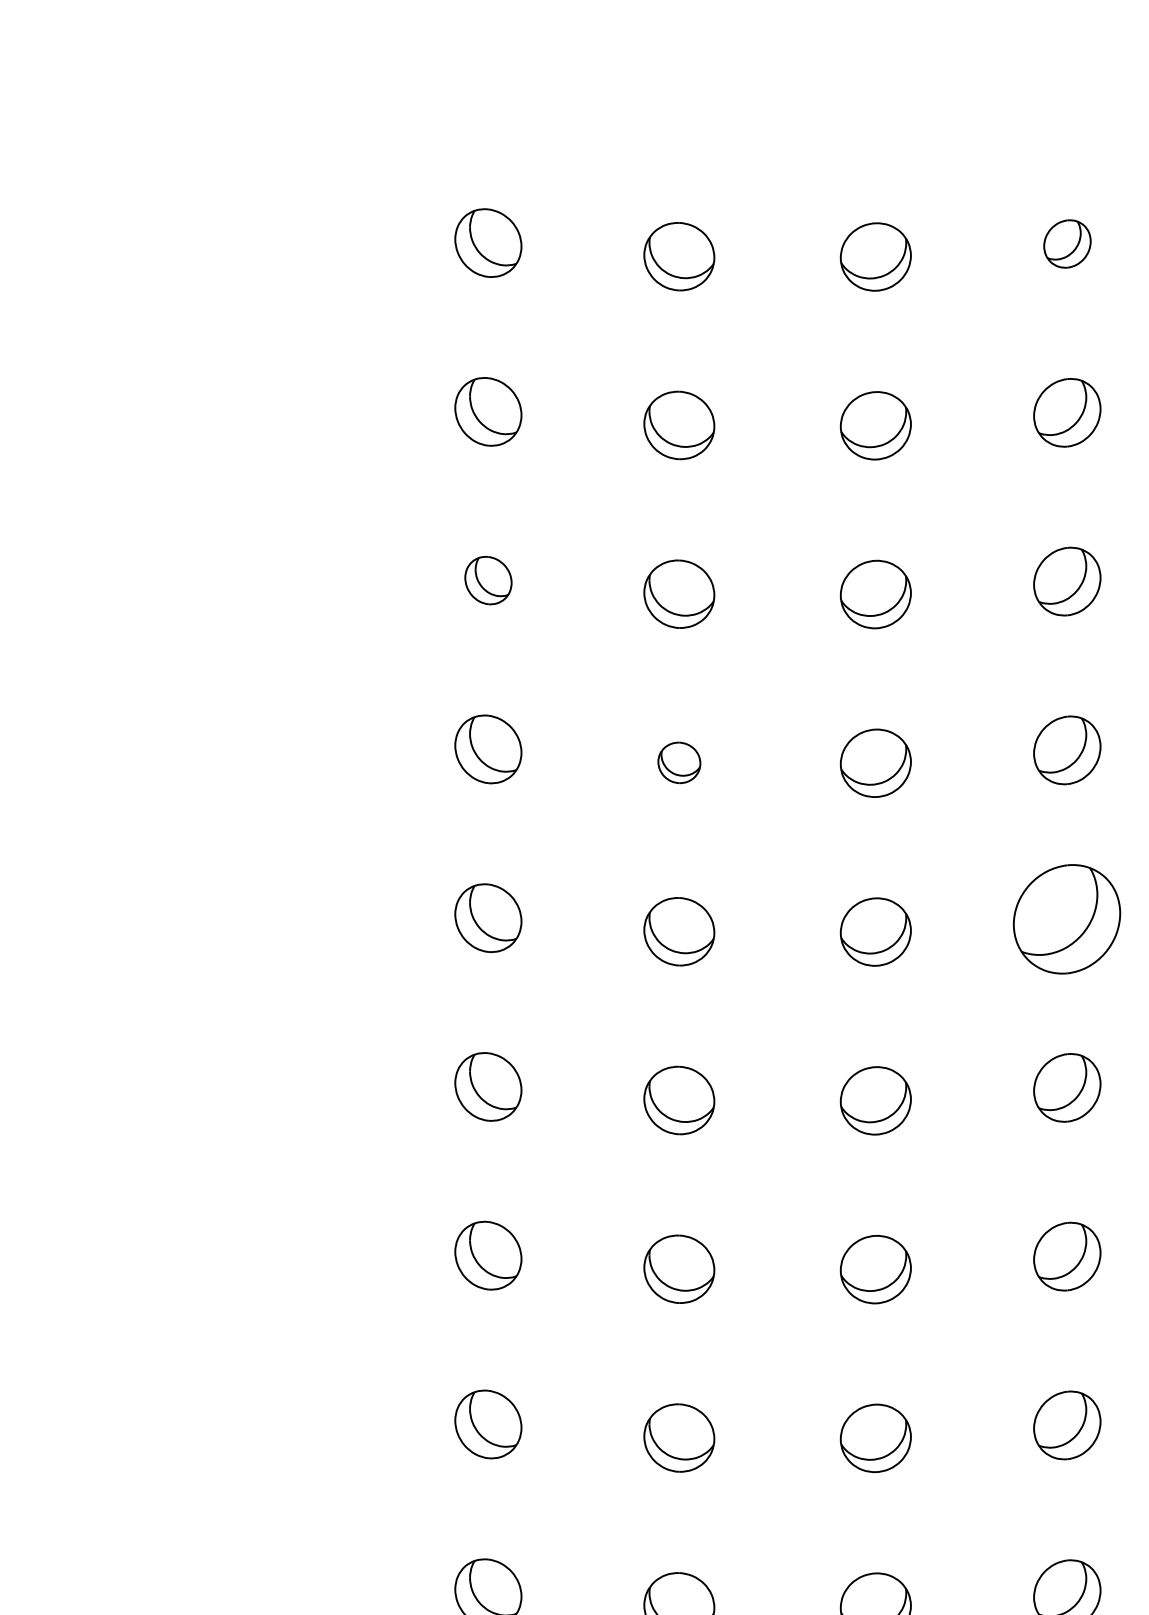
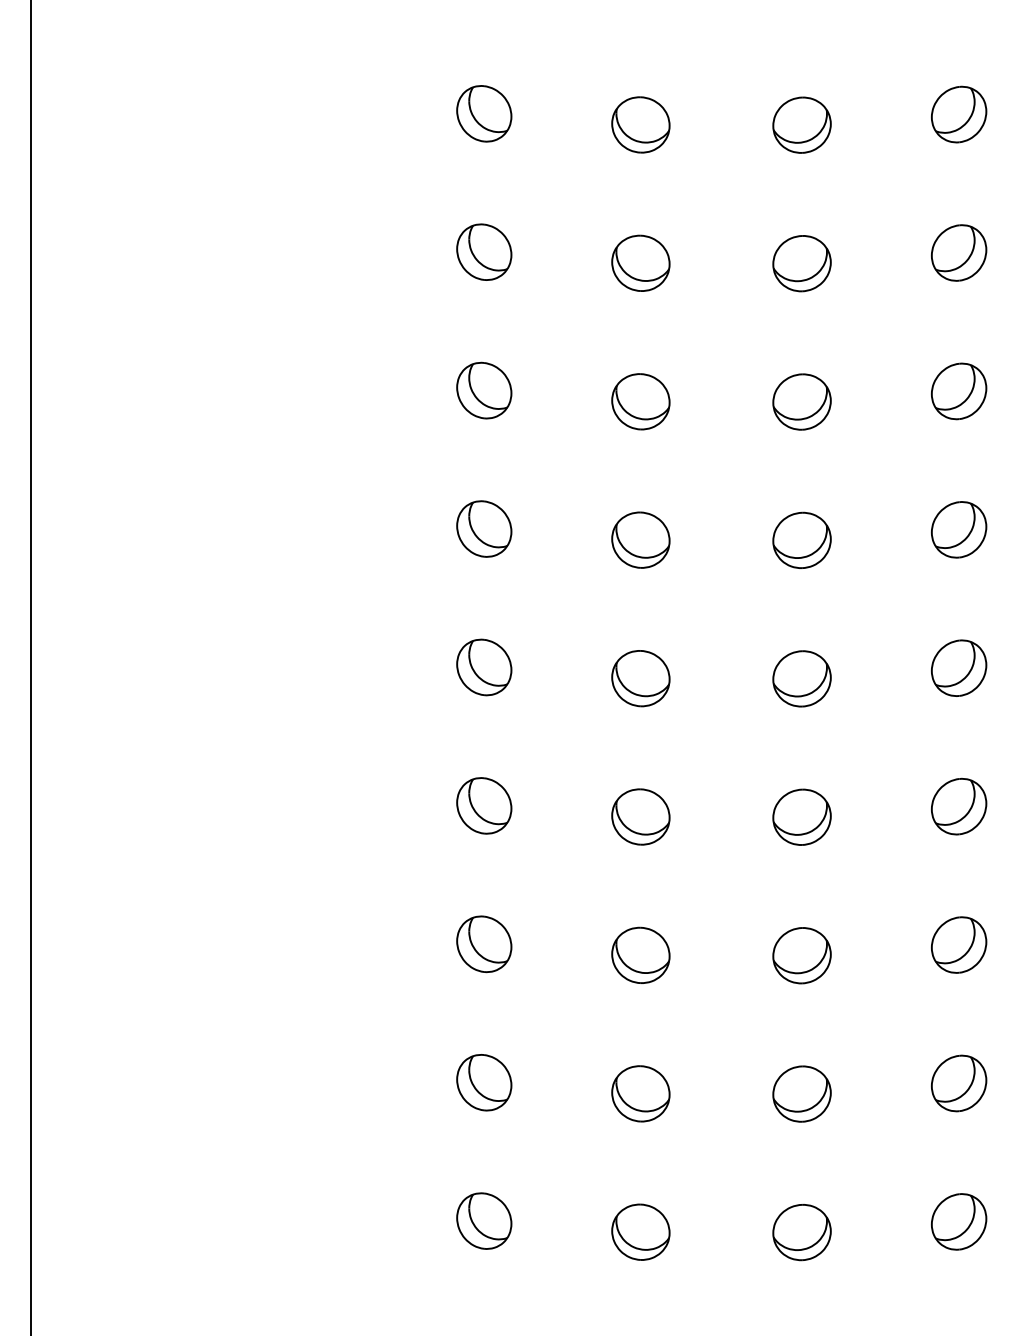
part: (1067, 243) -> (959, 114), size x1.43
part: (488, 580) -> (484, 390), size x1.43
part: (678, 762) -> (640, 539), size x1.67
part: (1067, 918) -> (959, 667), size x0.62

